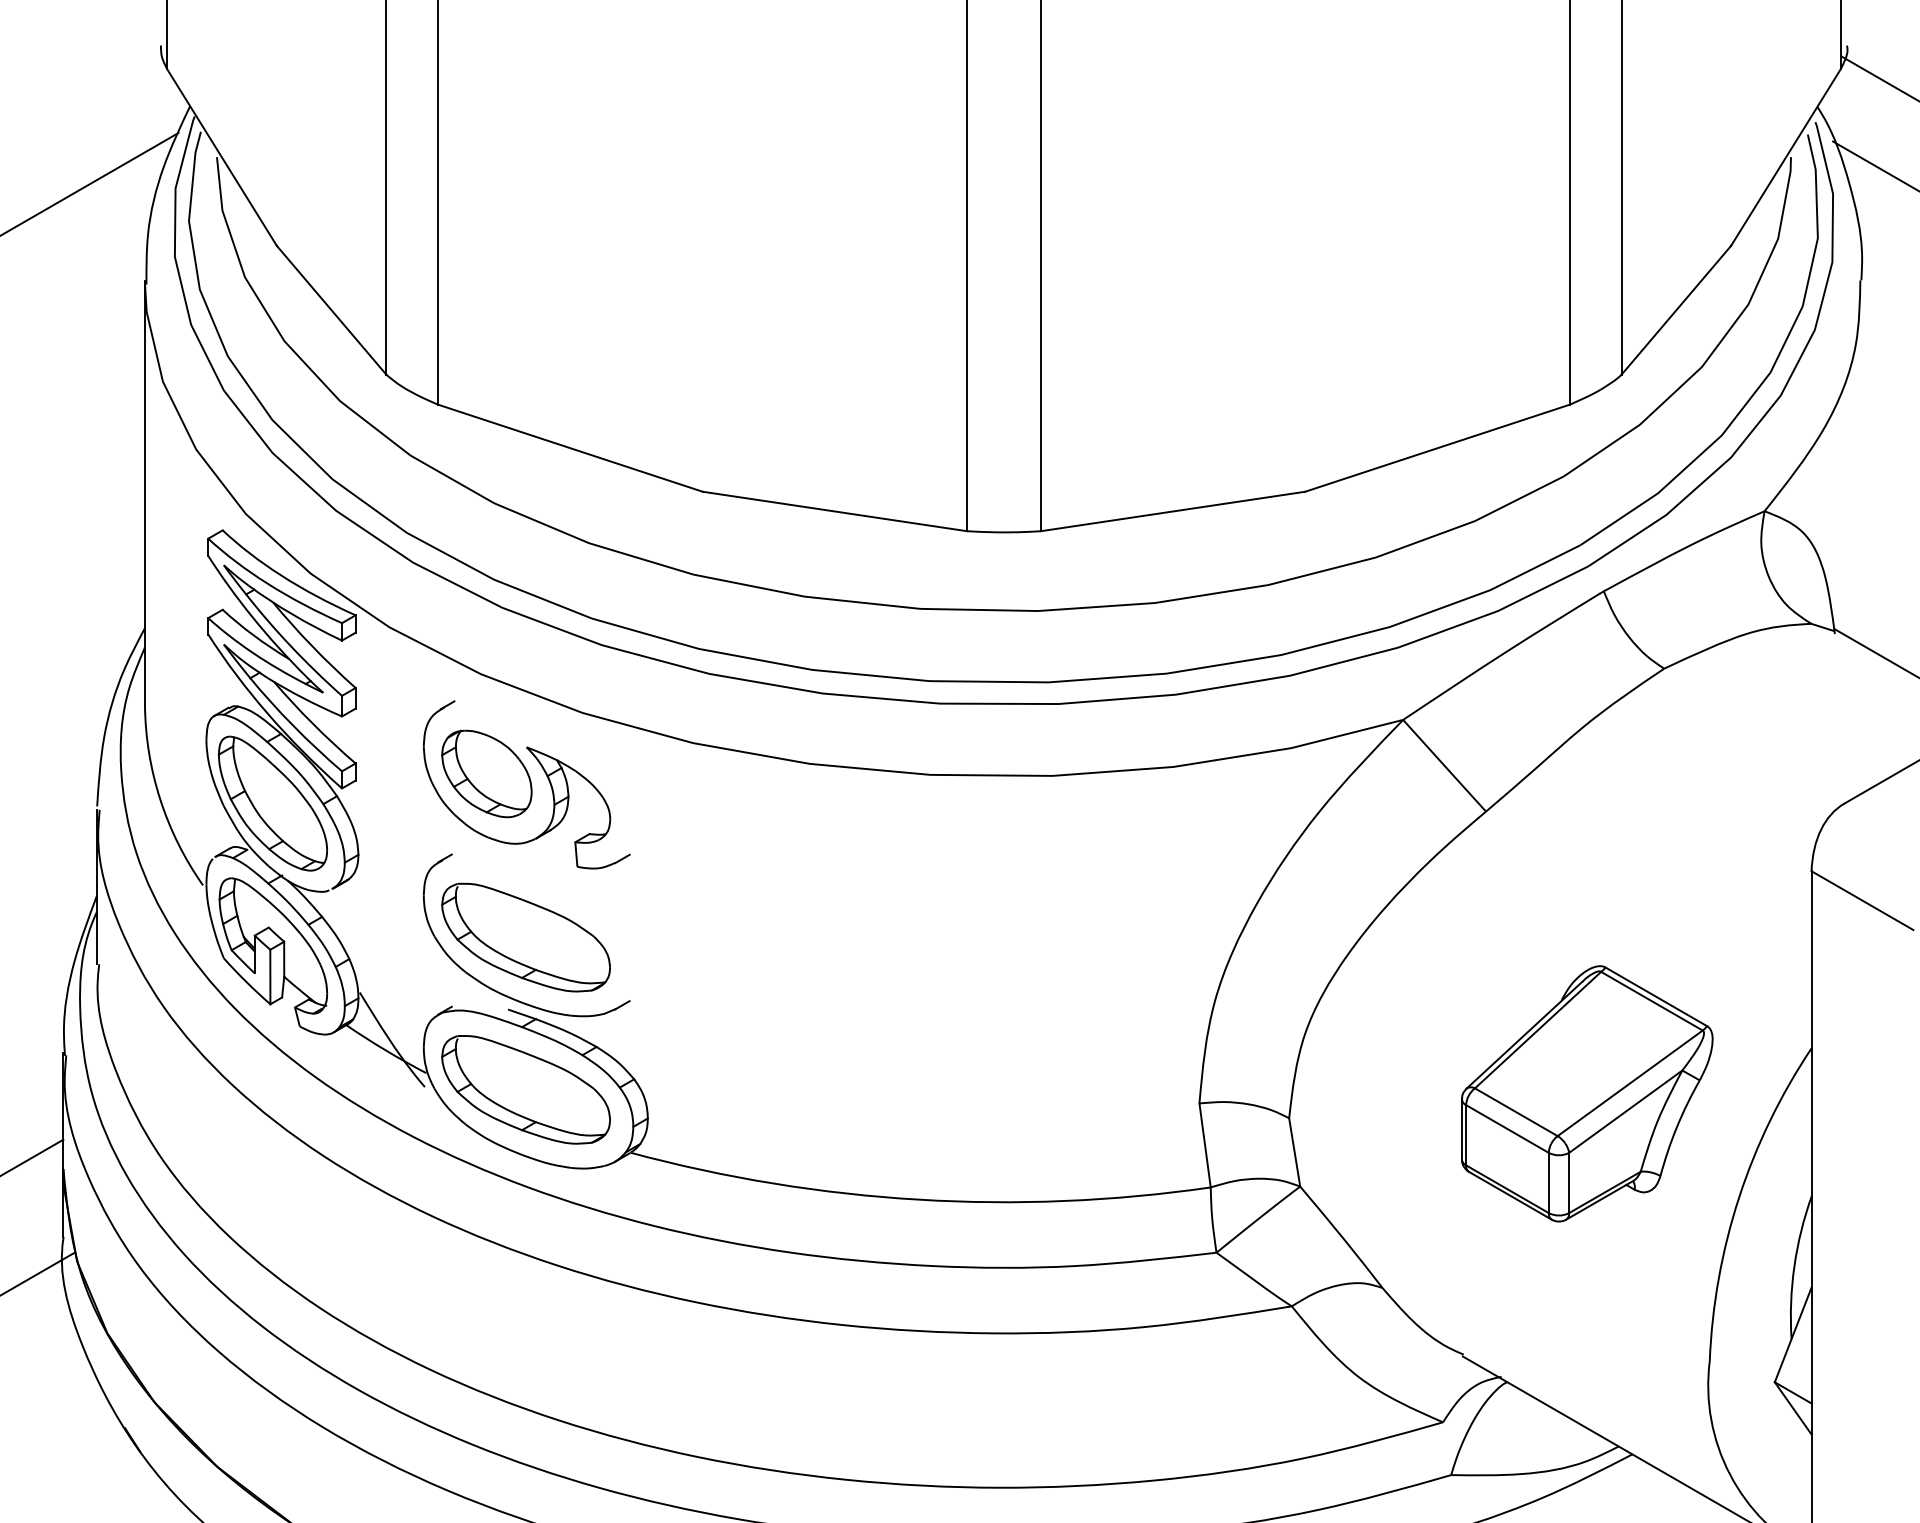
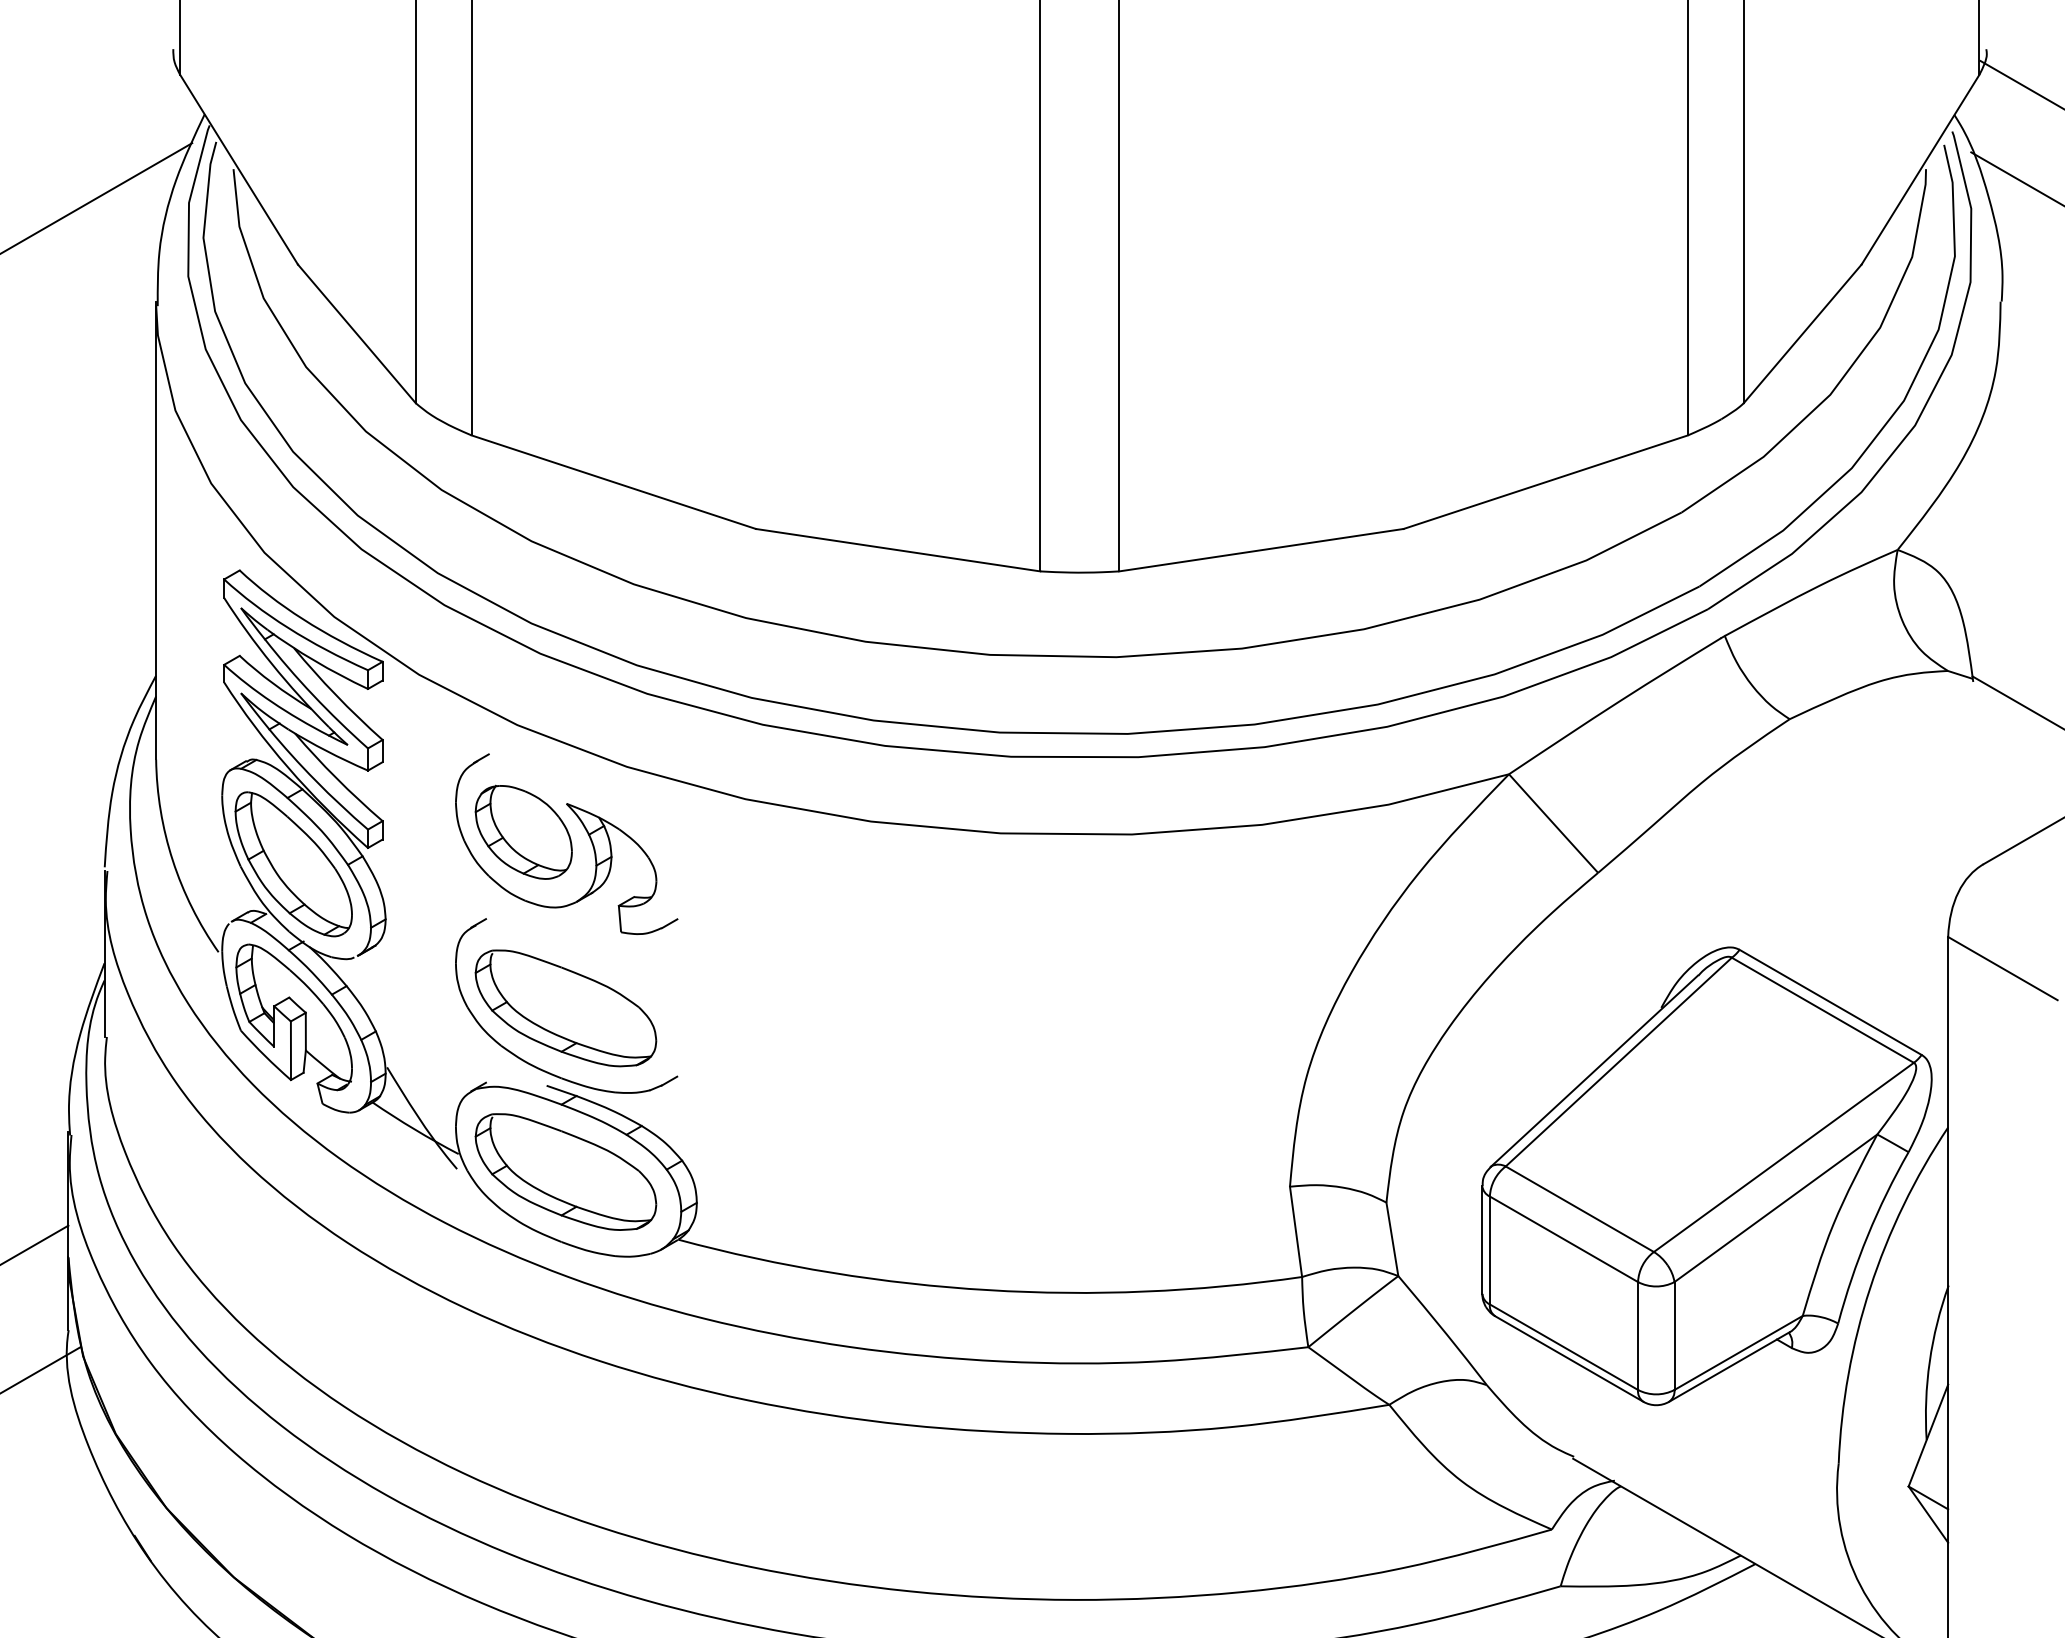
part: (1586, 1093) -> (1706, 1176), size x1.67

